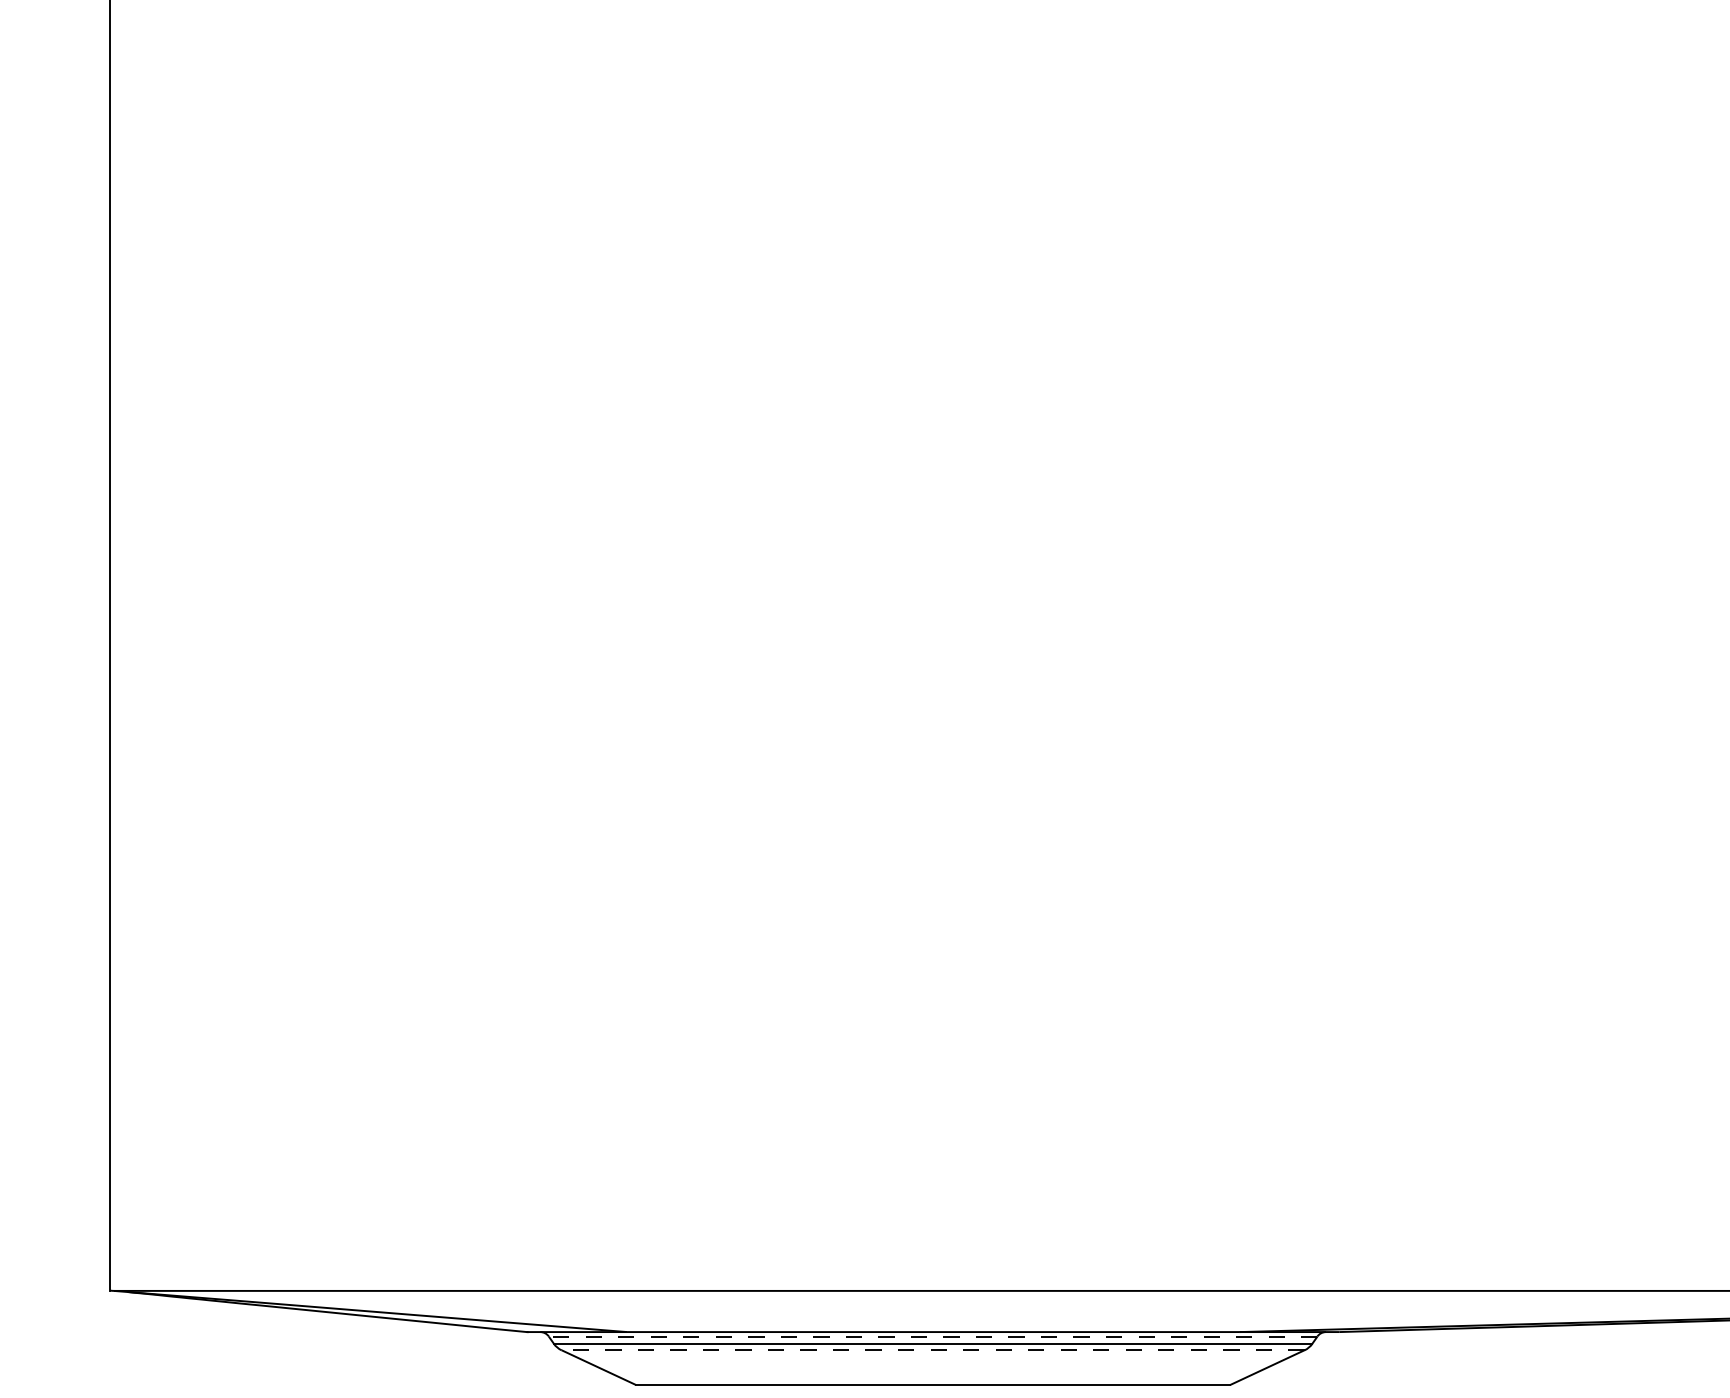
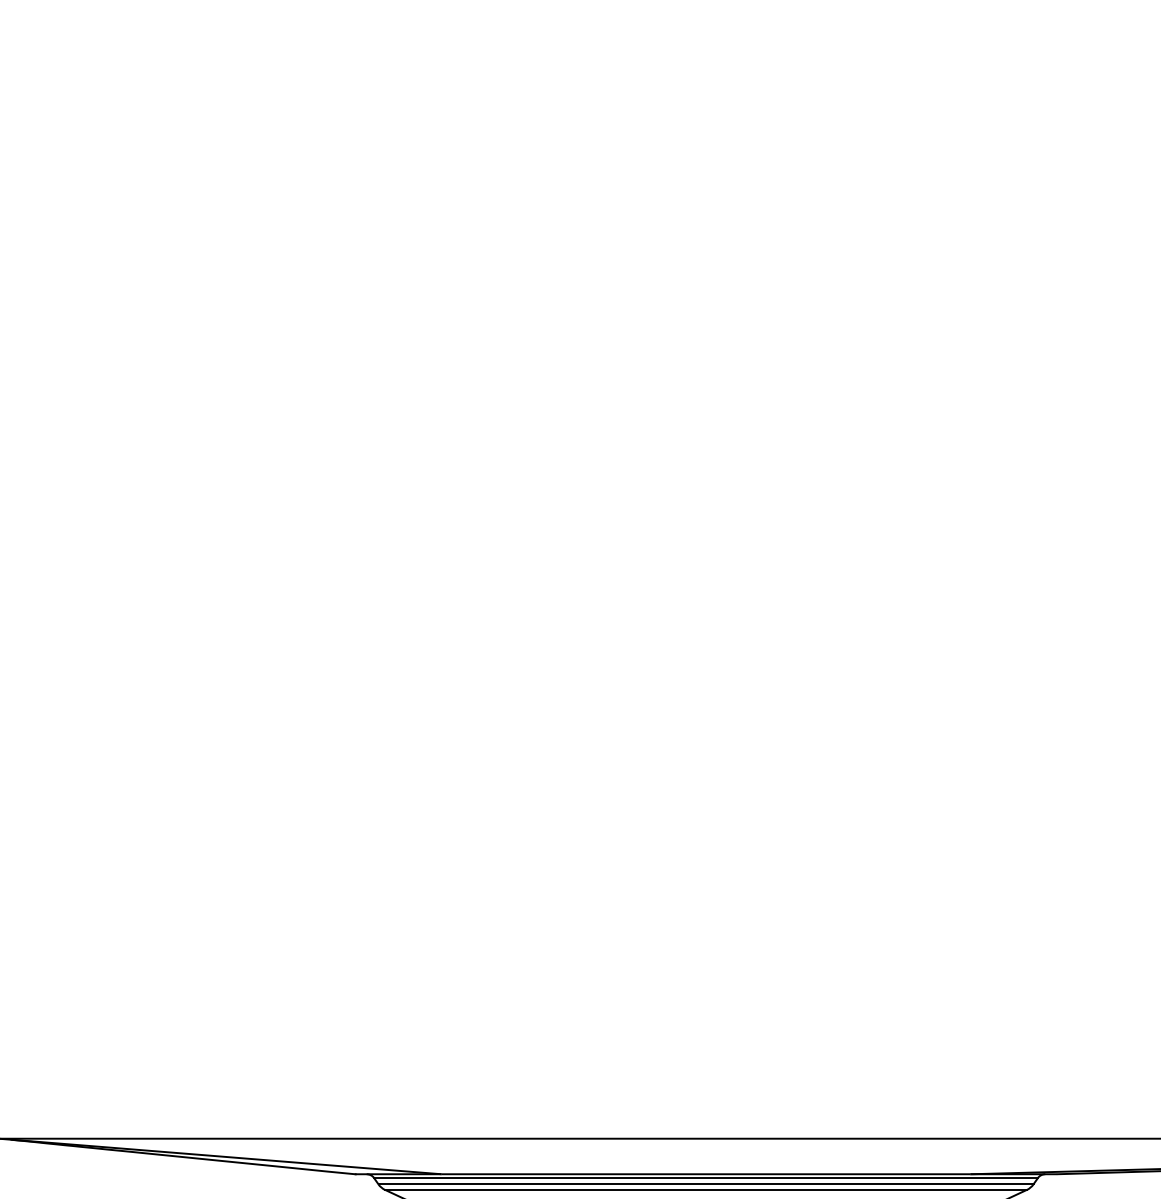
line: (932, 1336) -> (705, 1178), dashed -> solid
line: (932, 1350) -> (705, 1190), dashed -> solid

